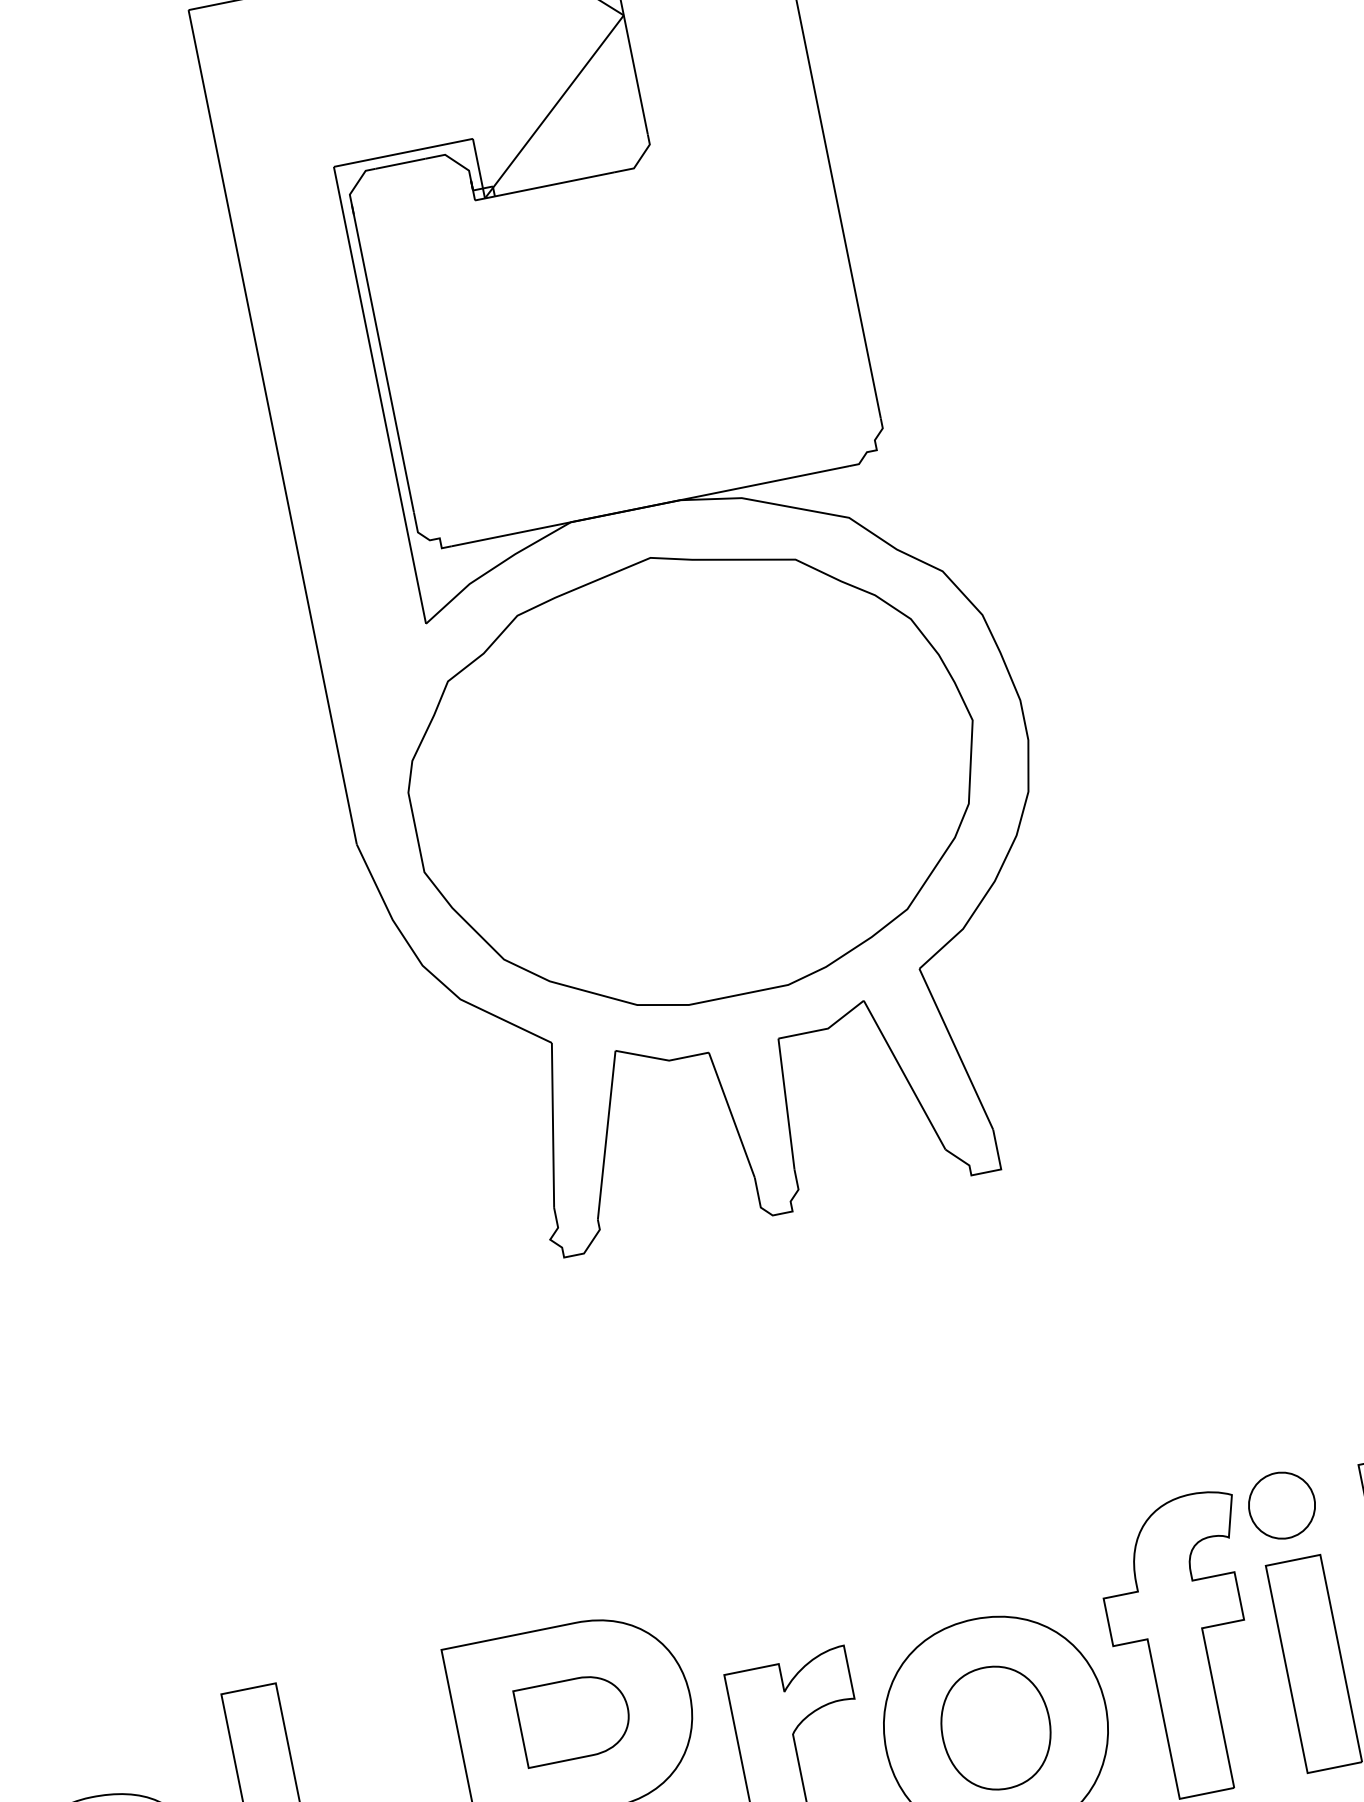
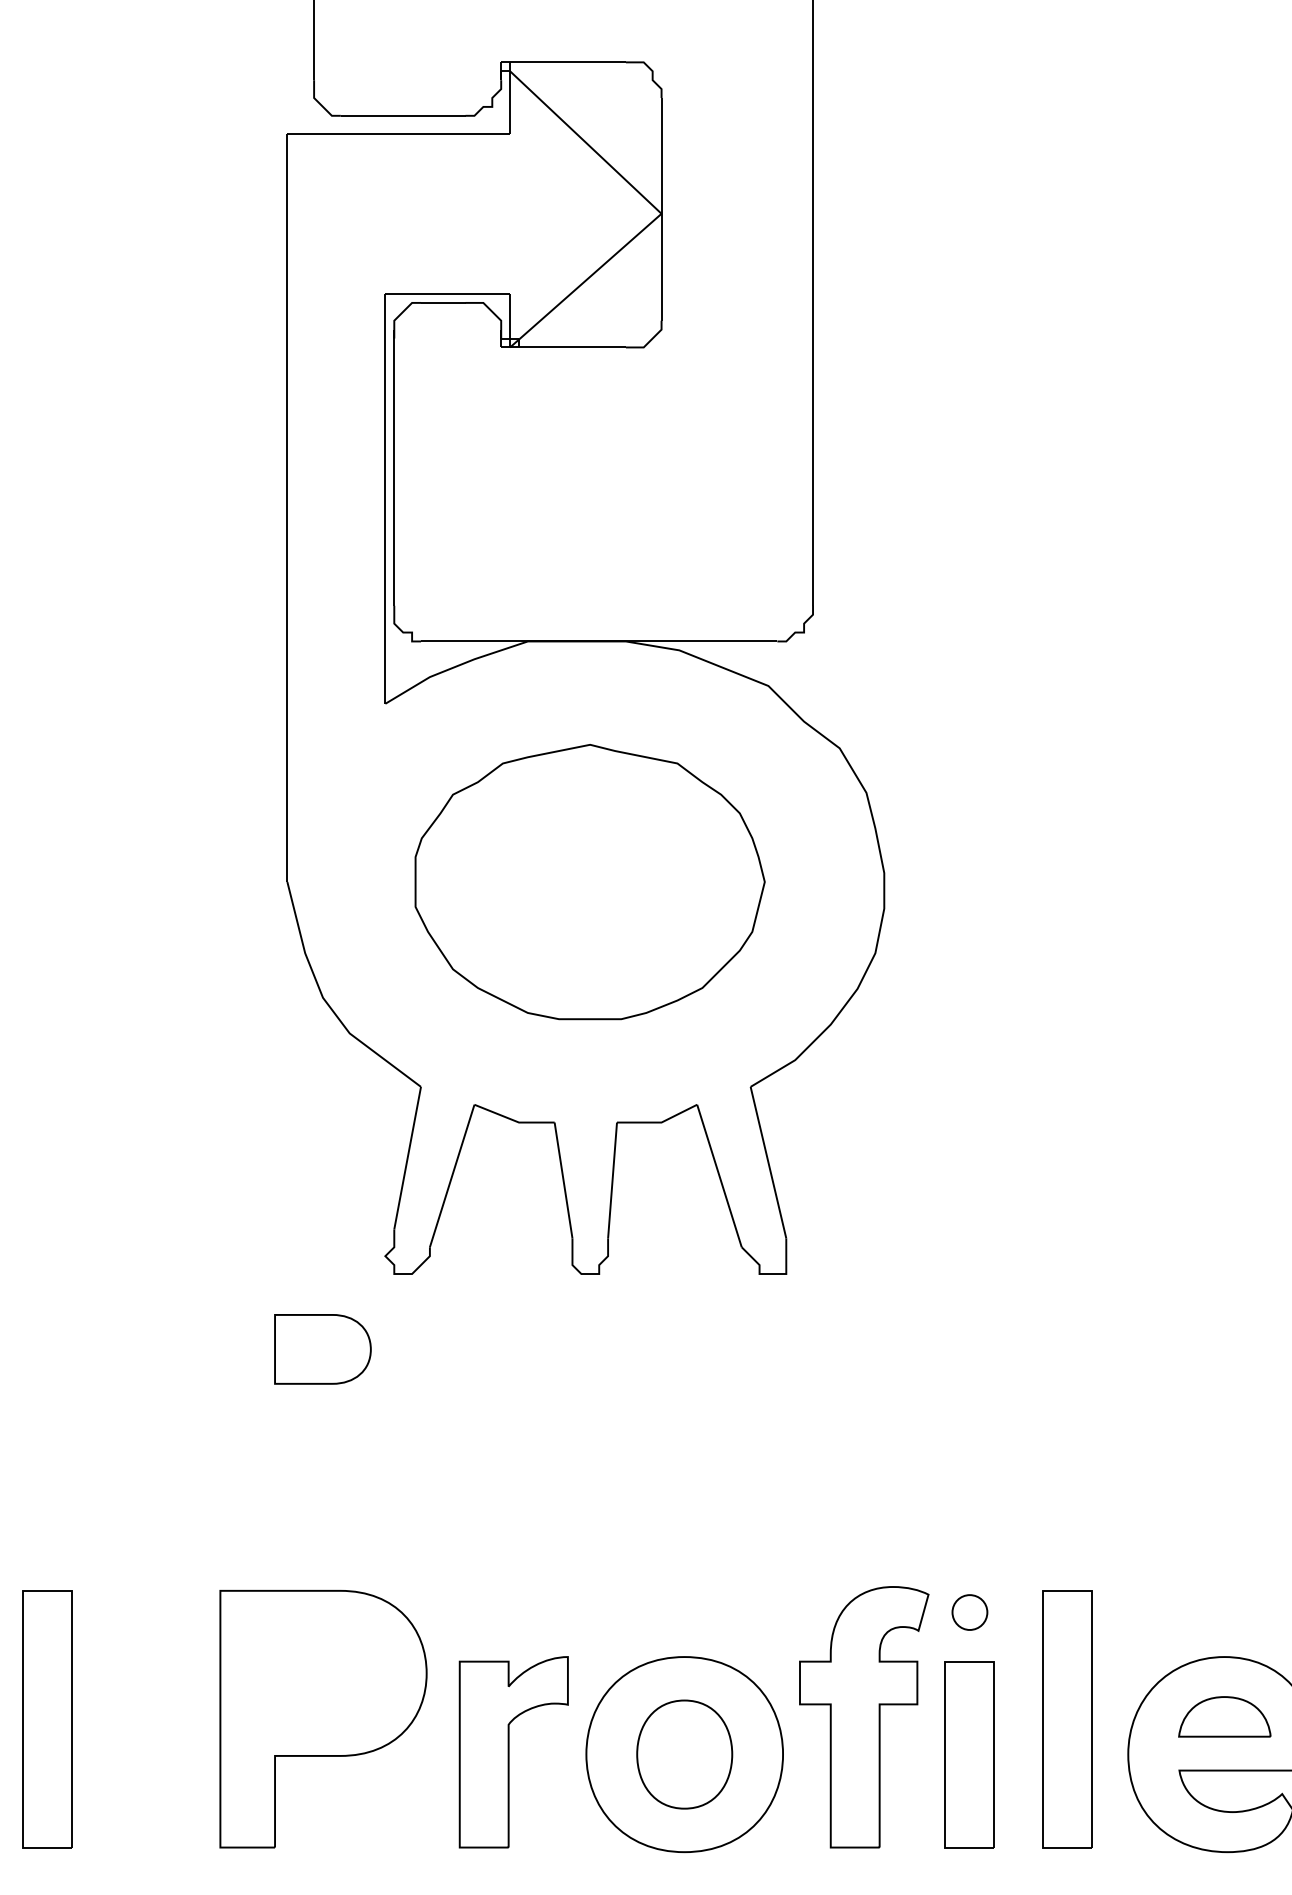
part: (693, 776) -> (589, 881), size x0.7
part: (1281, 1505) -> (969, 1612), size x0.6
part: (573, 1719) -> (322, 1349), moved

